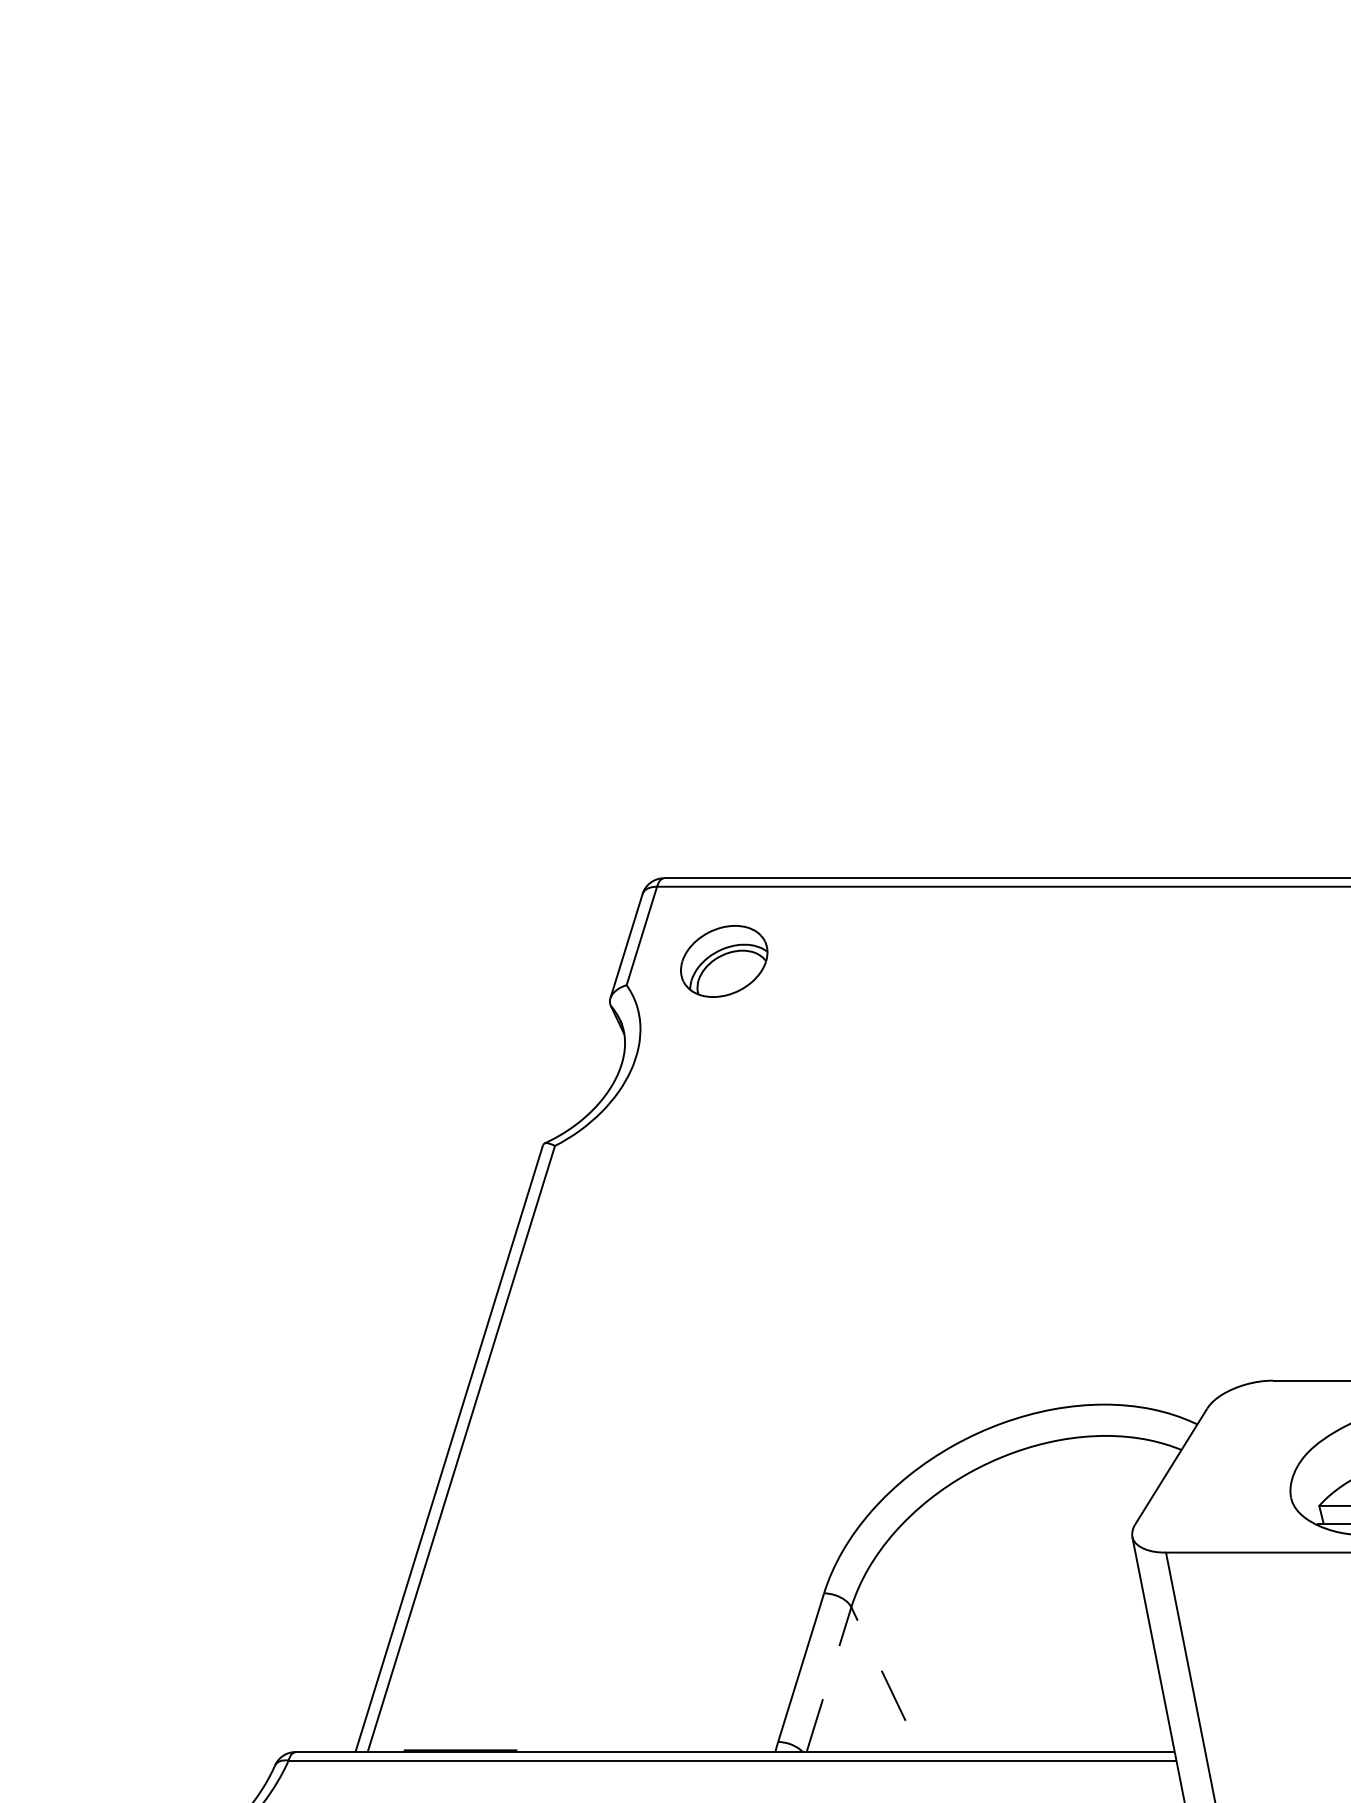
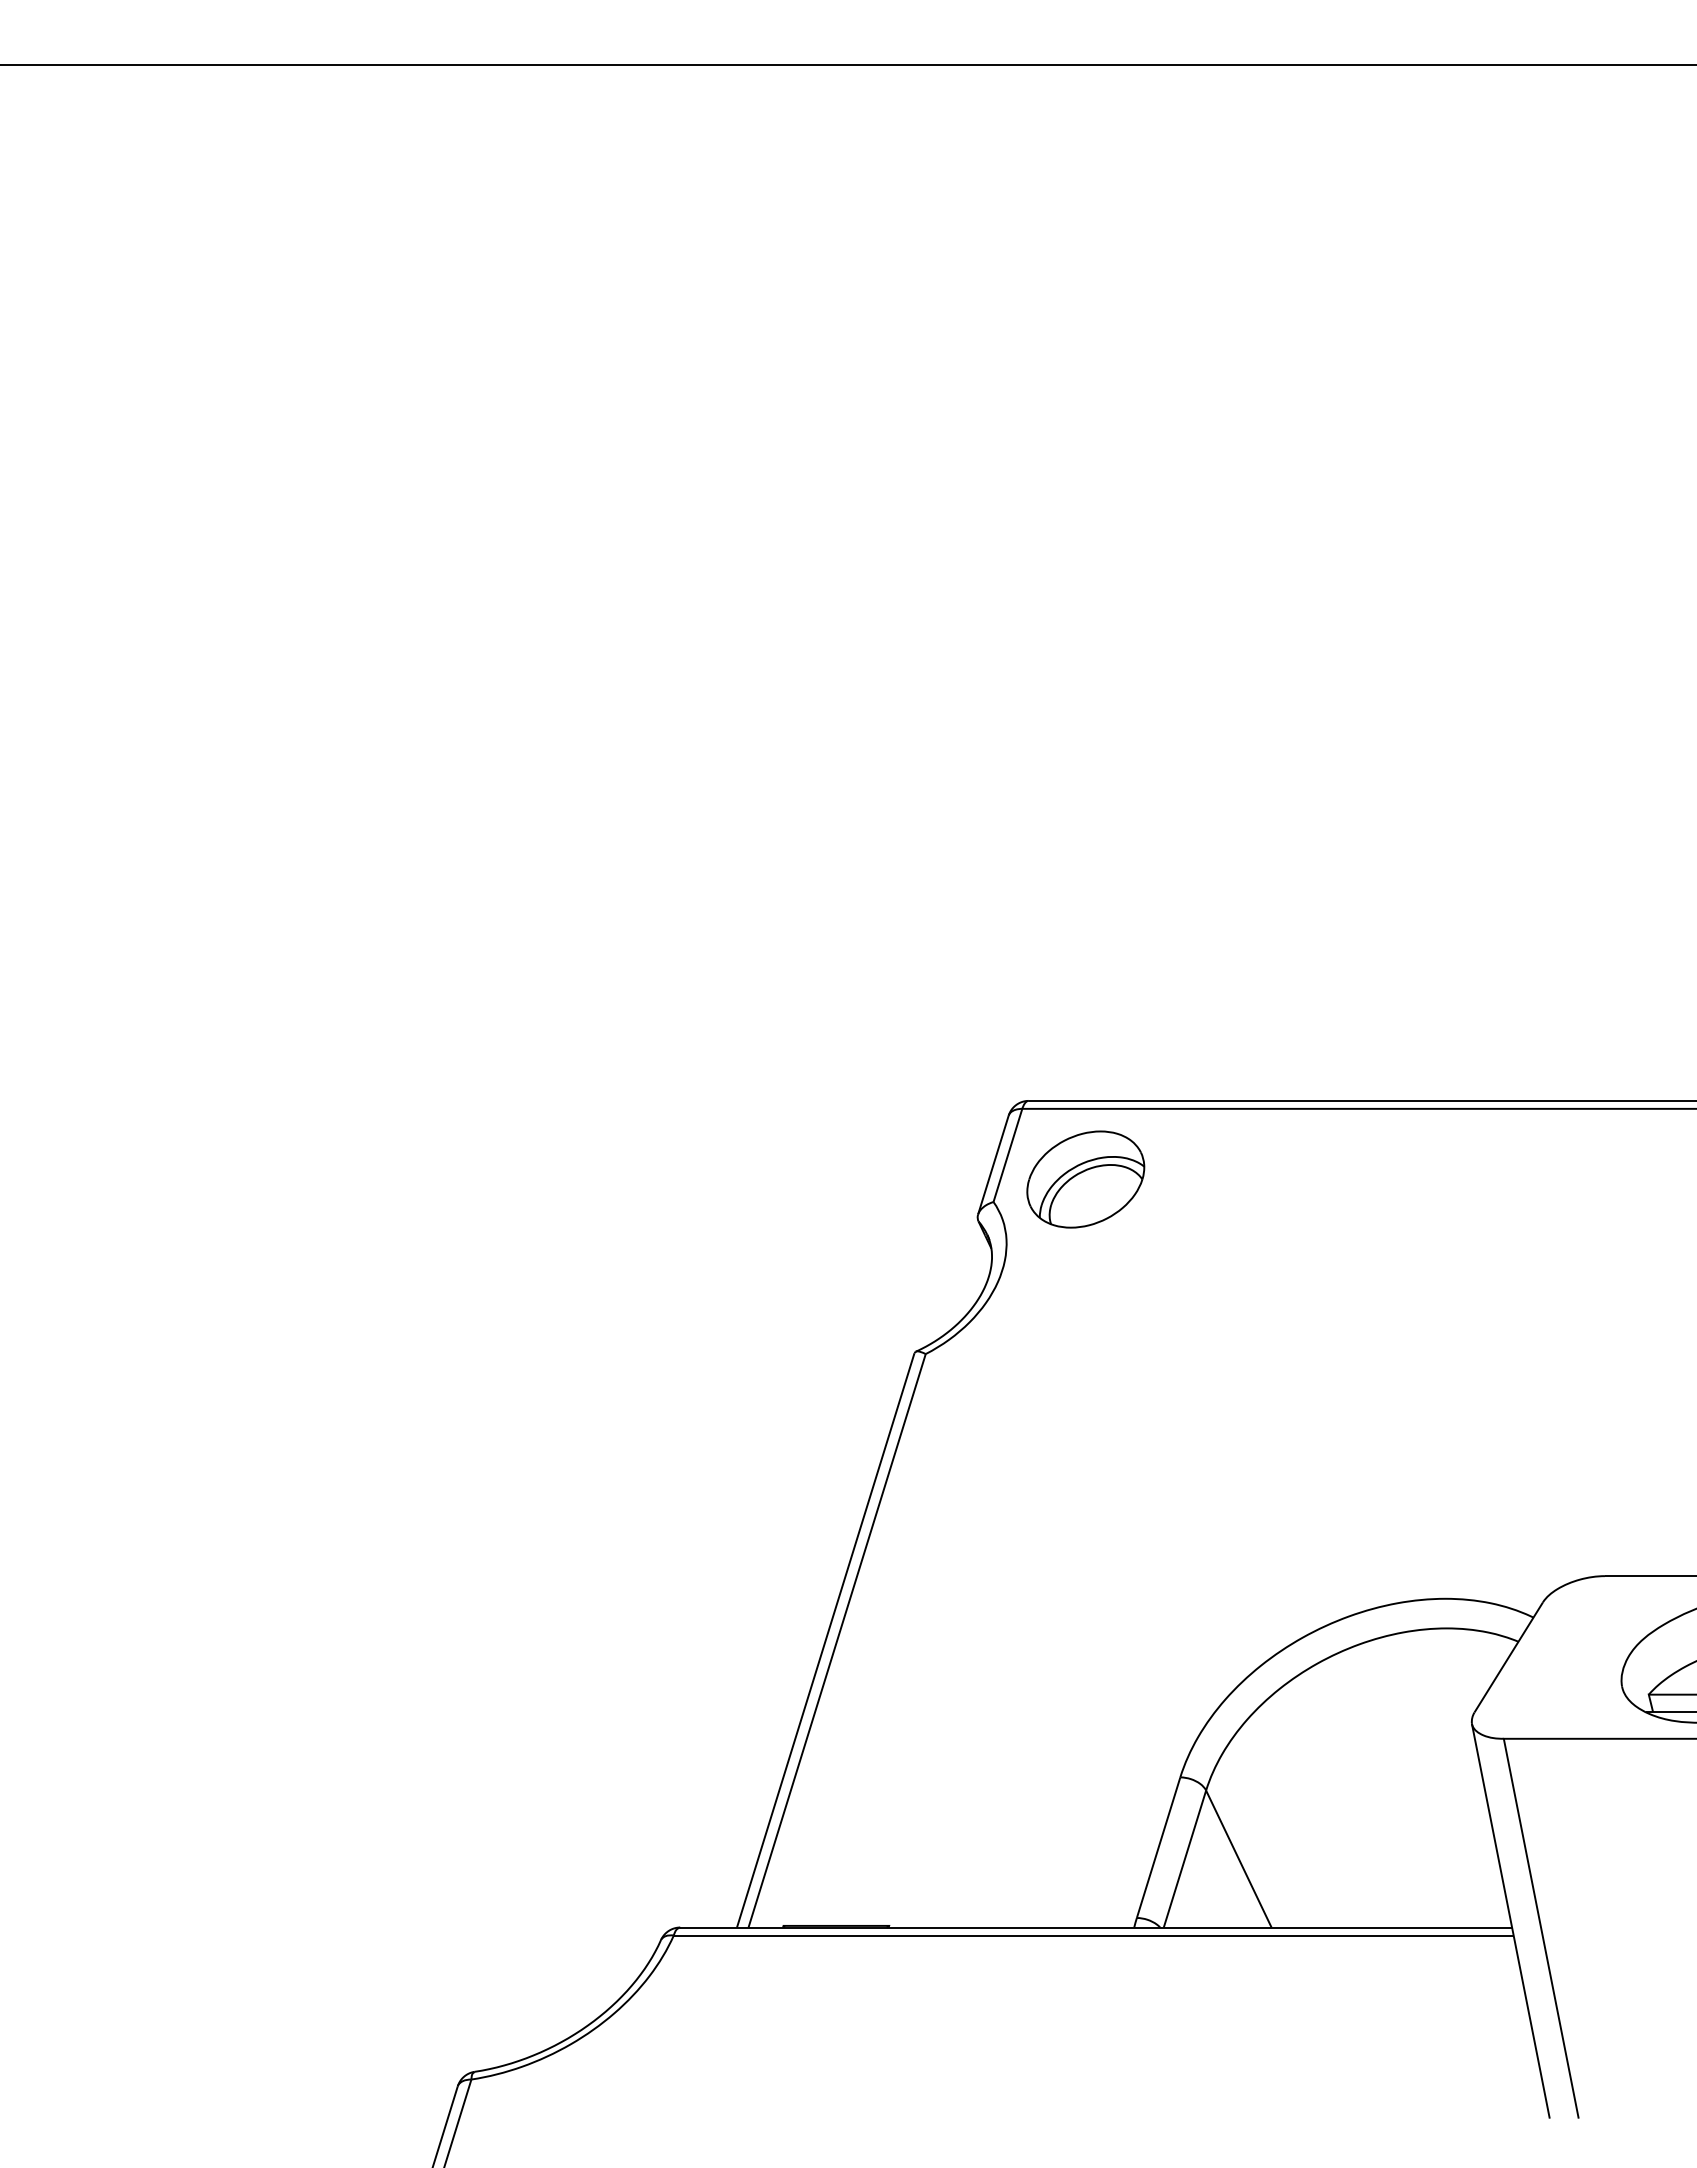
part: (723, 961) -> (1085, 1179), size x1.43
line: (852, 1611) -> (1207, 1794), dashed -> solid

